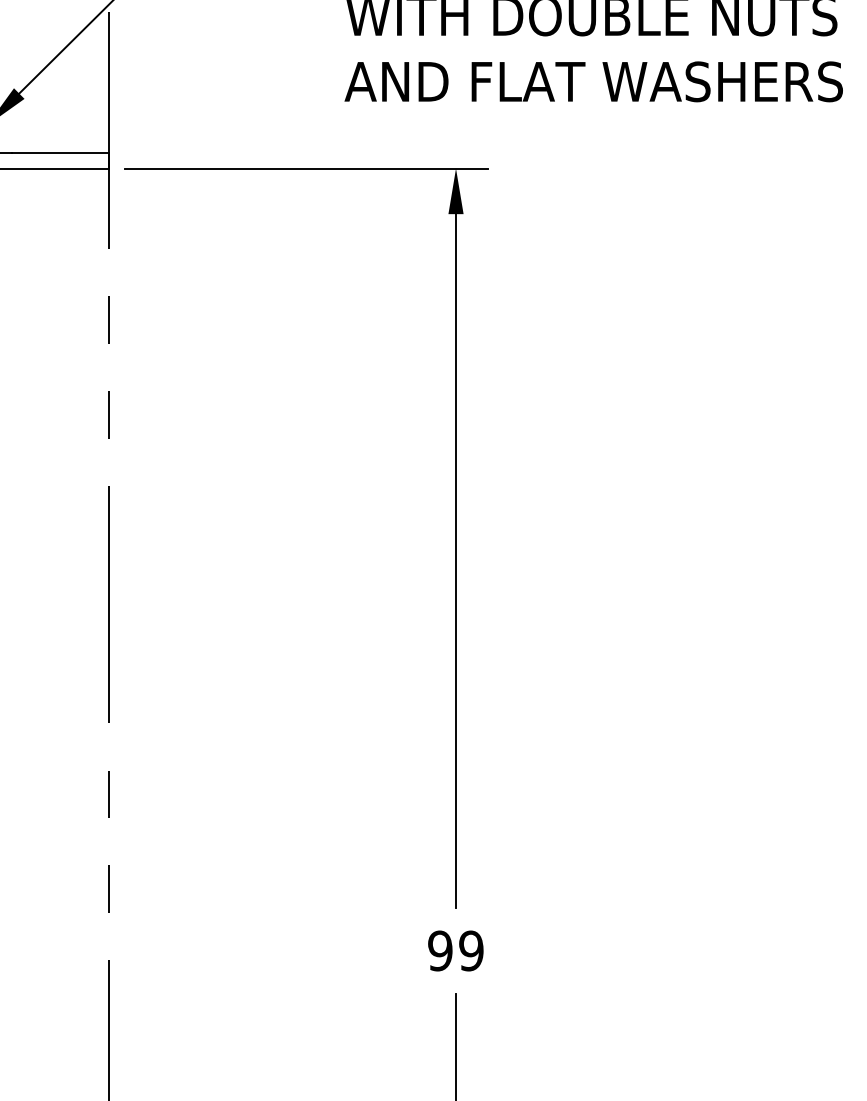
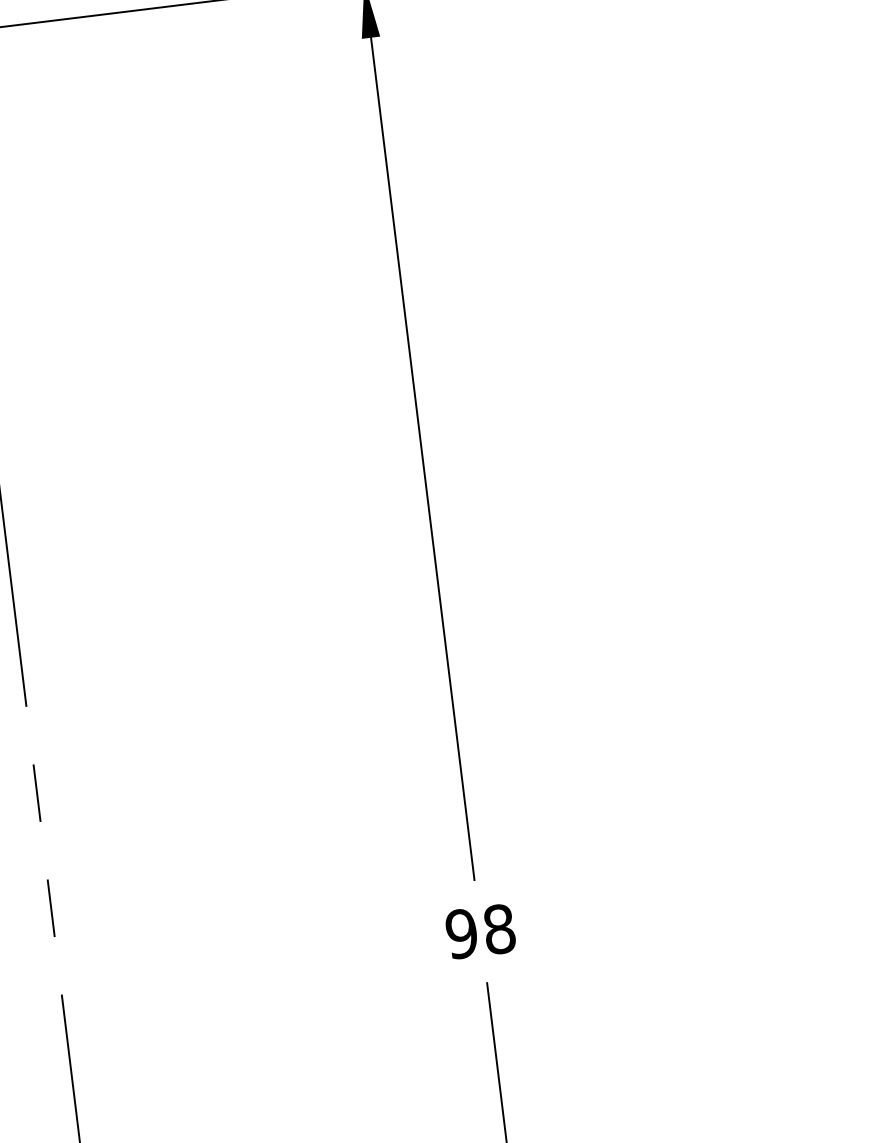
text: (471, 950) -> (499, 928), 99 -> 98

